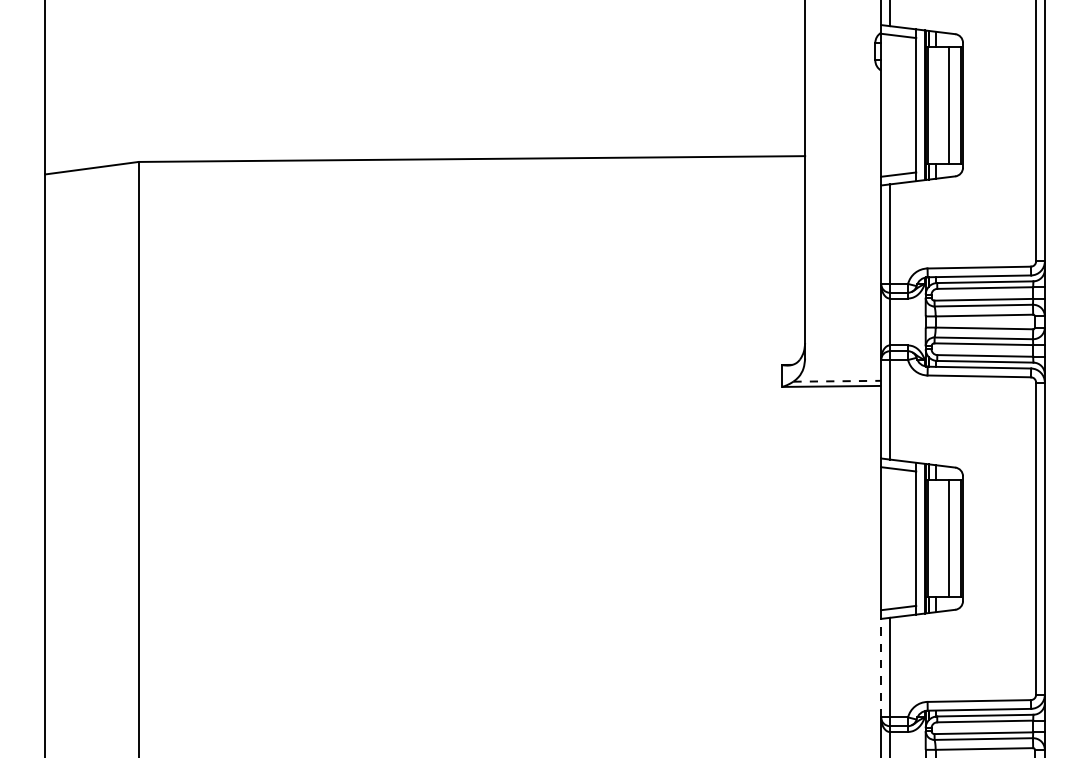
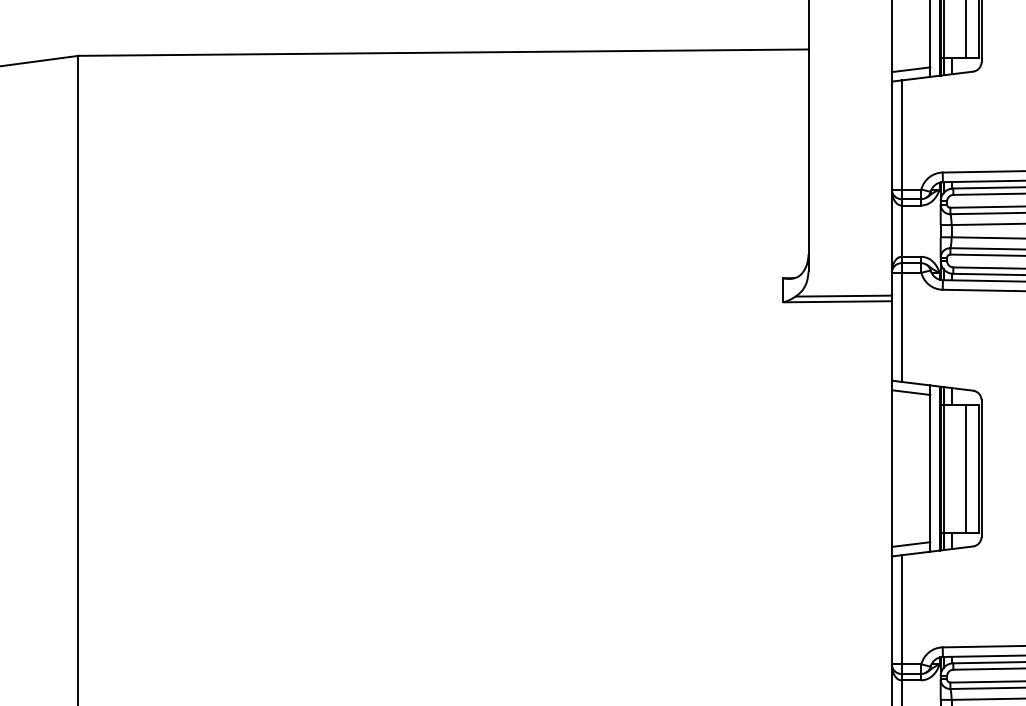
line: (837, 381) -> (844, 296), dashed -> solid
line: (881, 667) -> (892, 609), dashed -> solid

